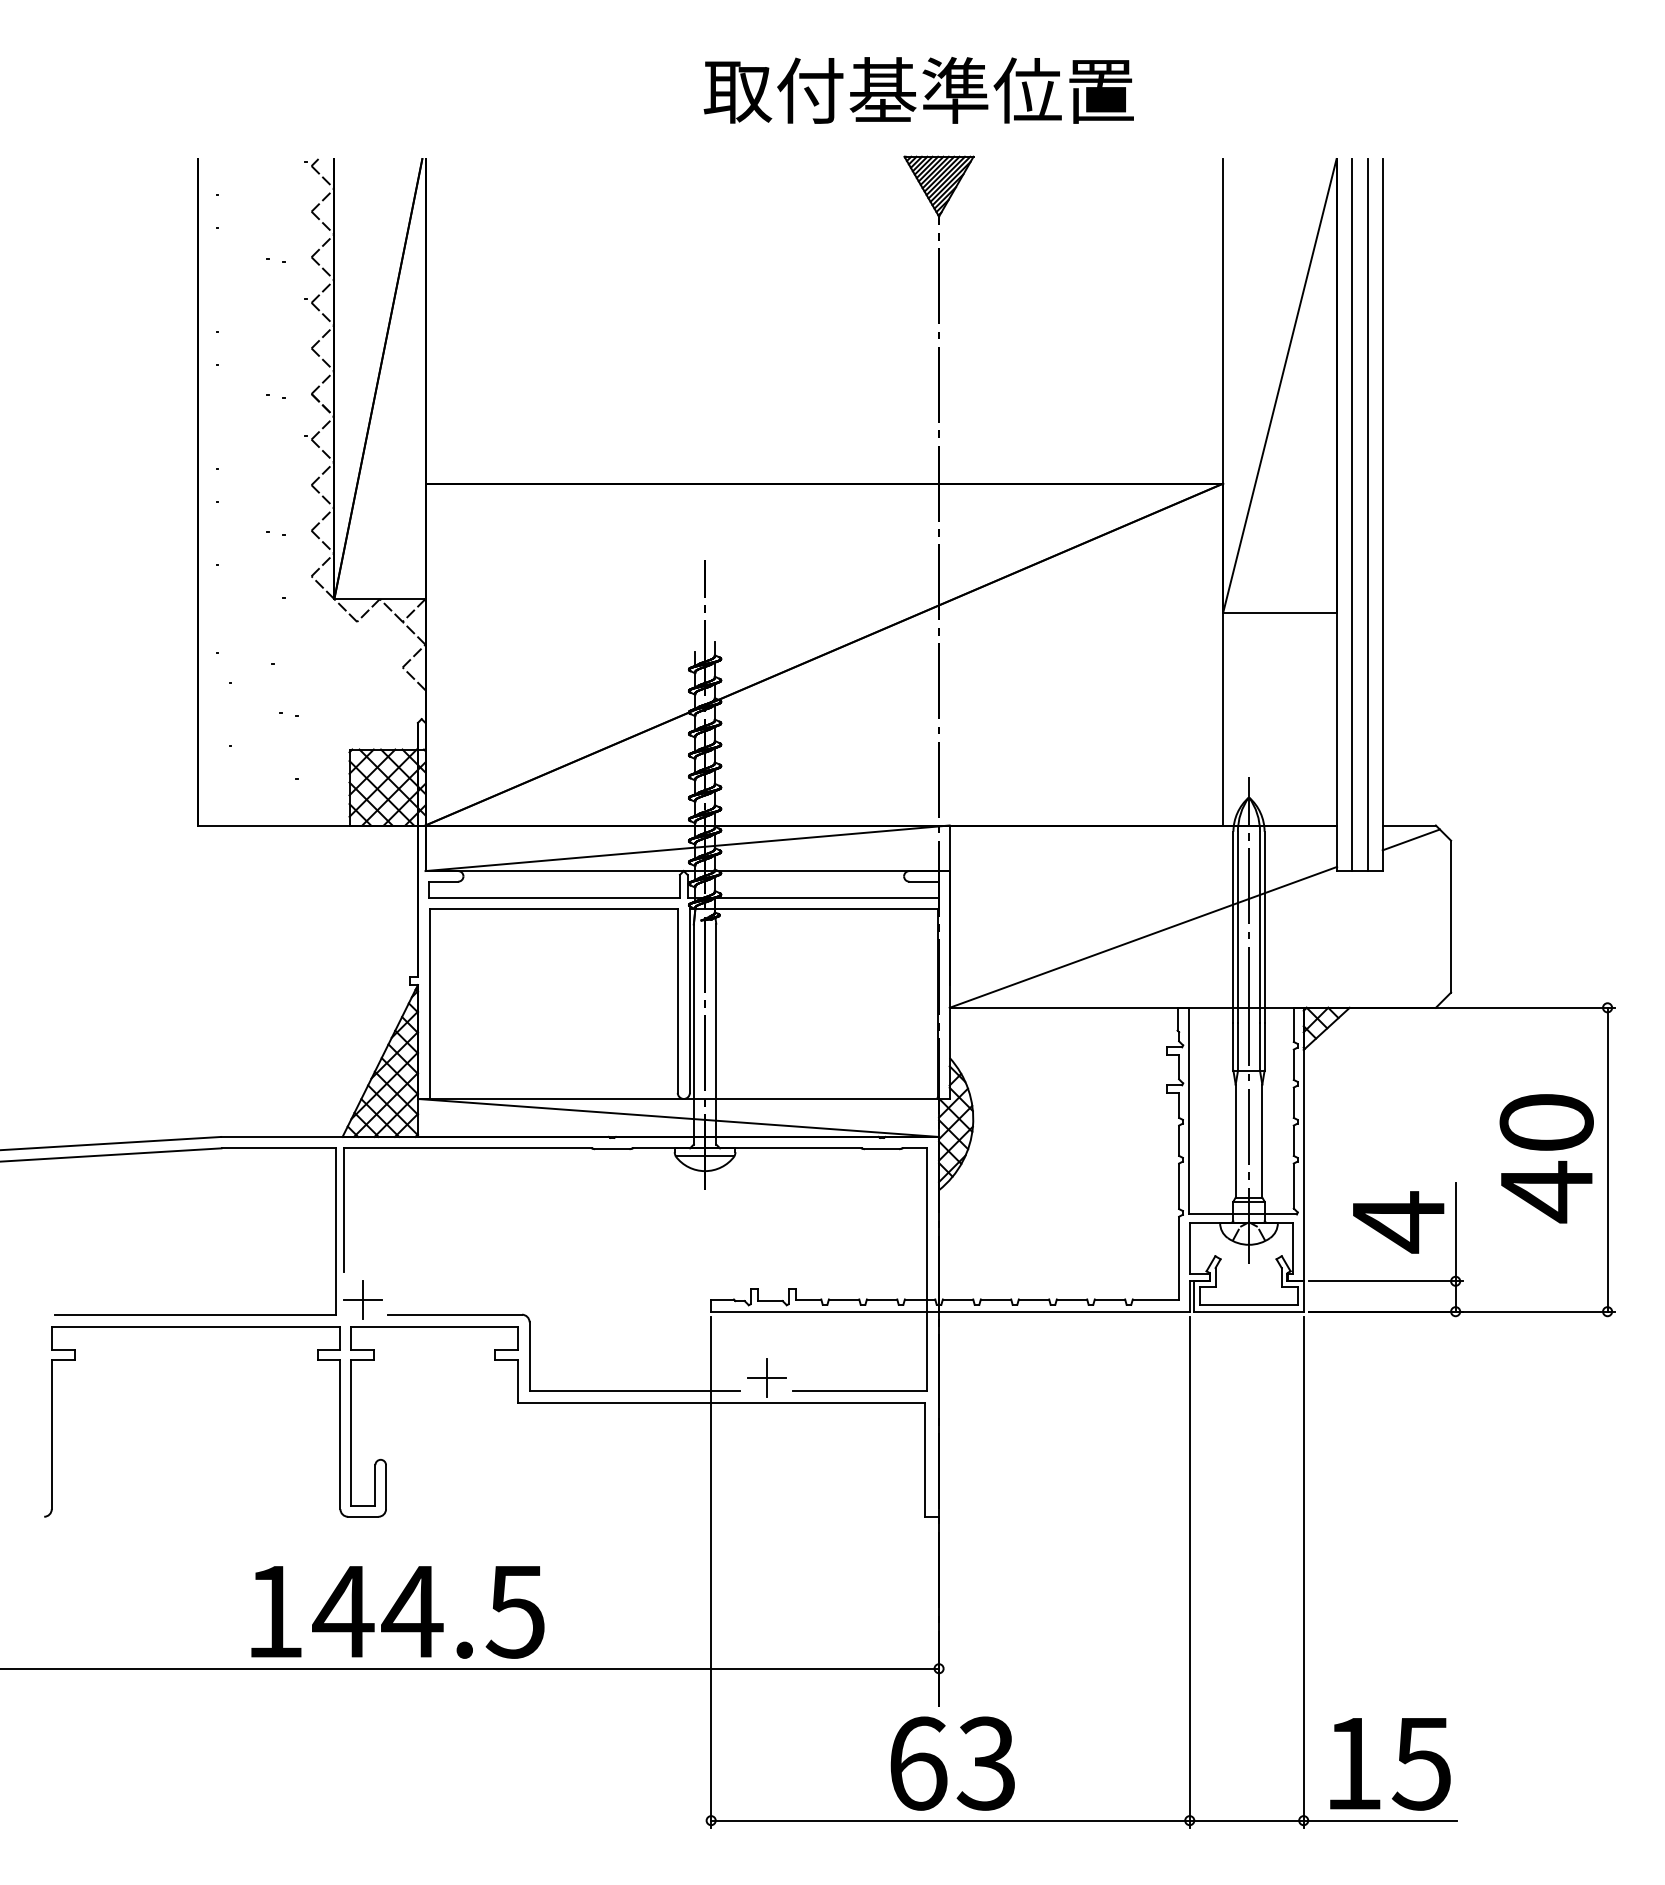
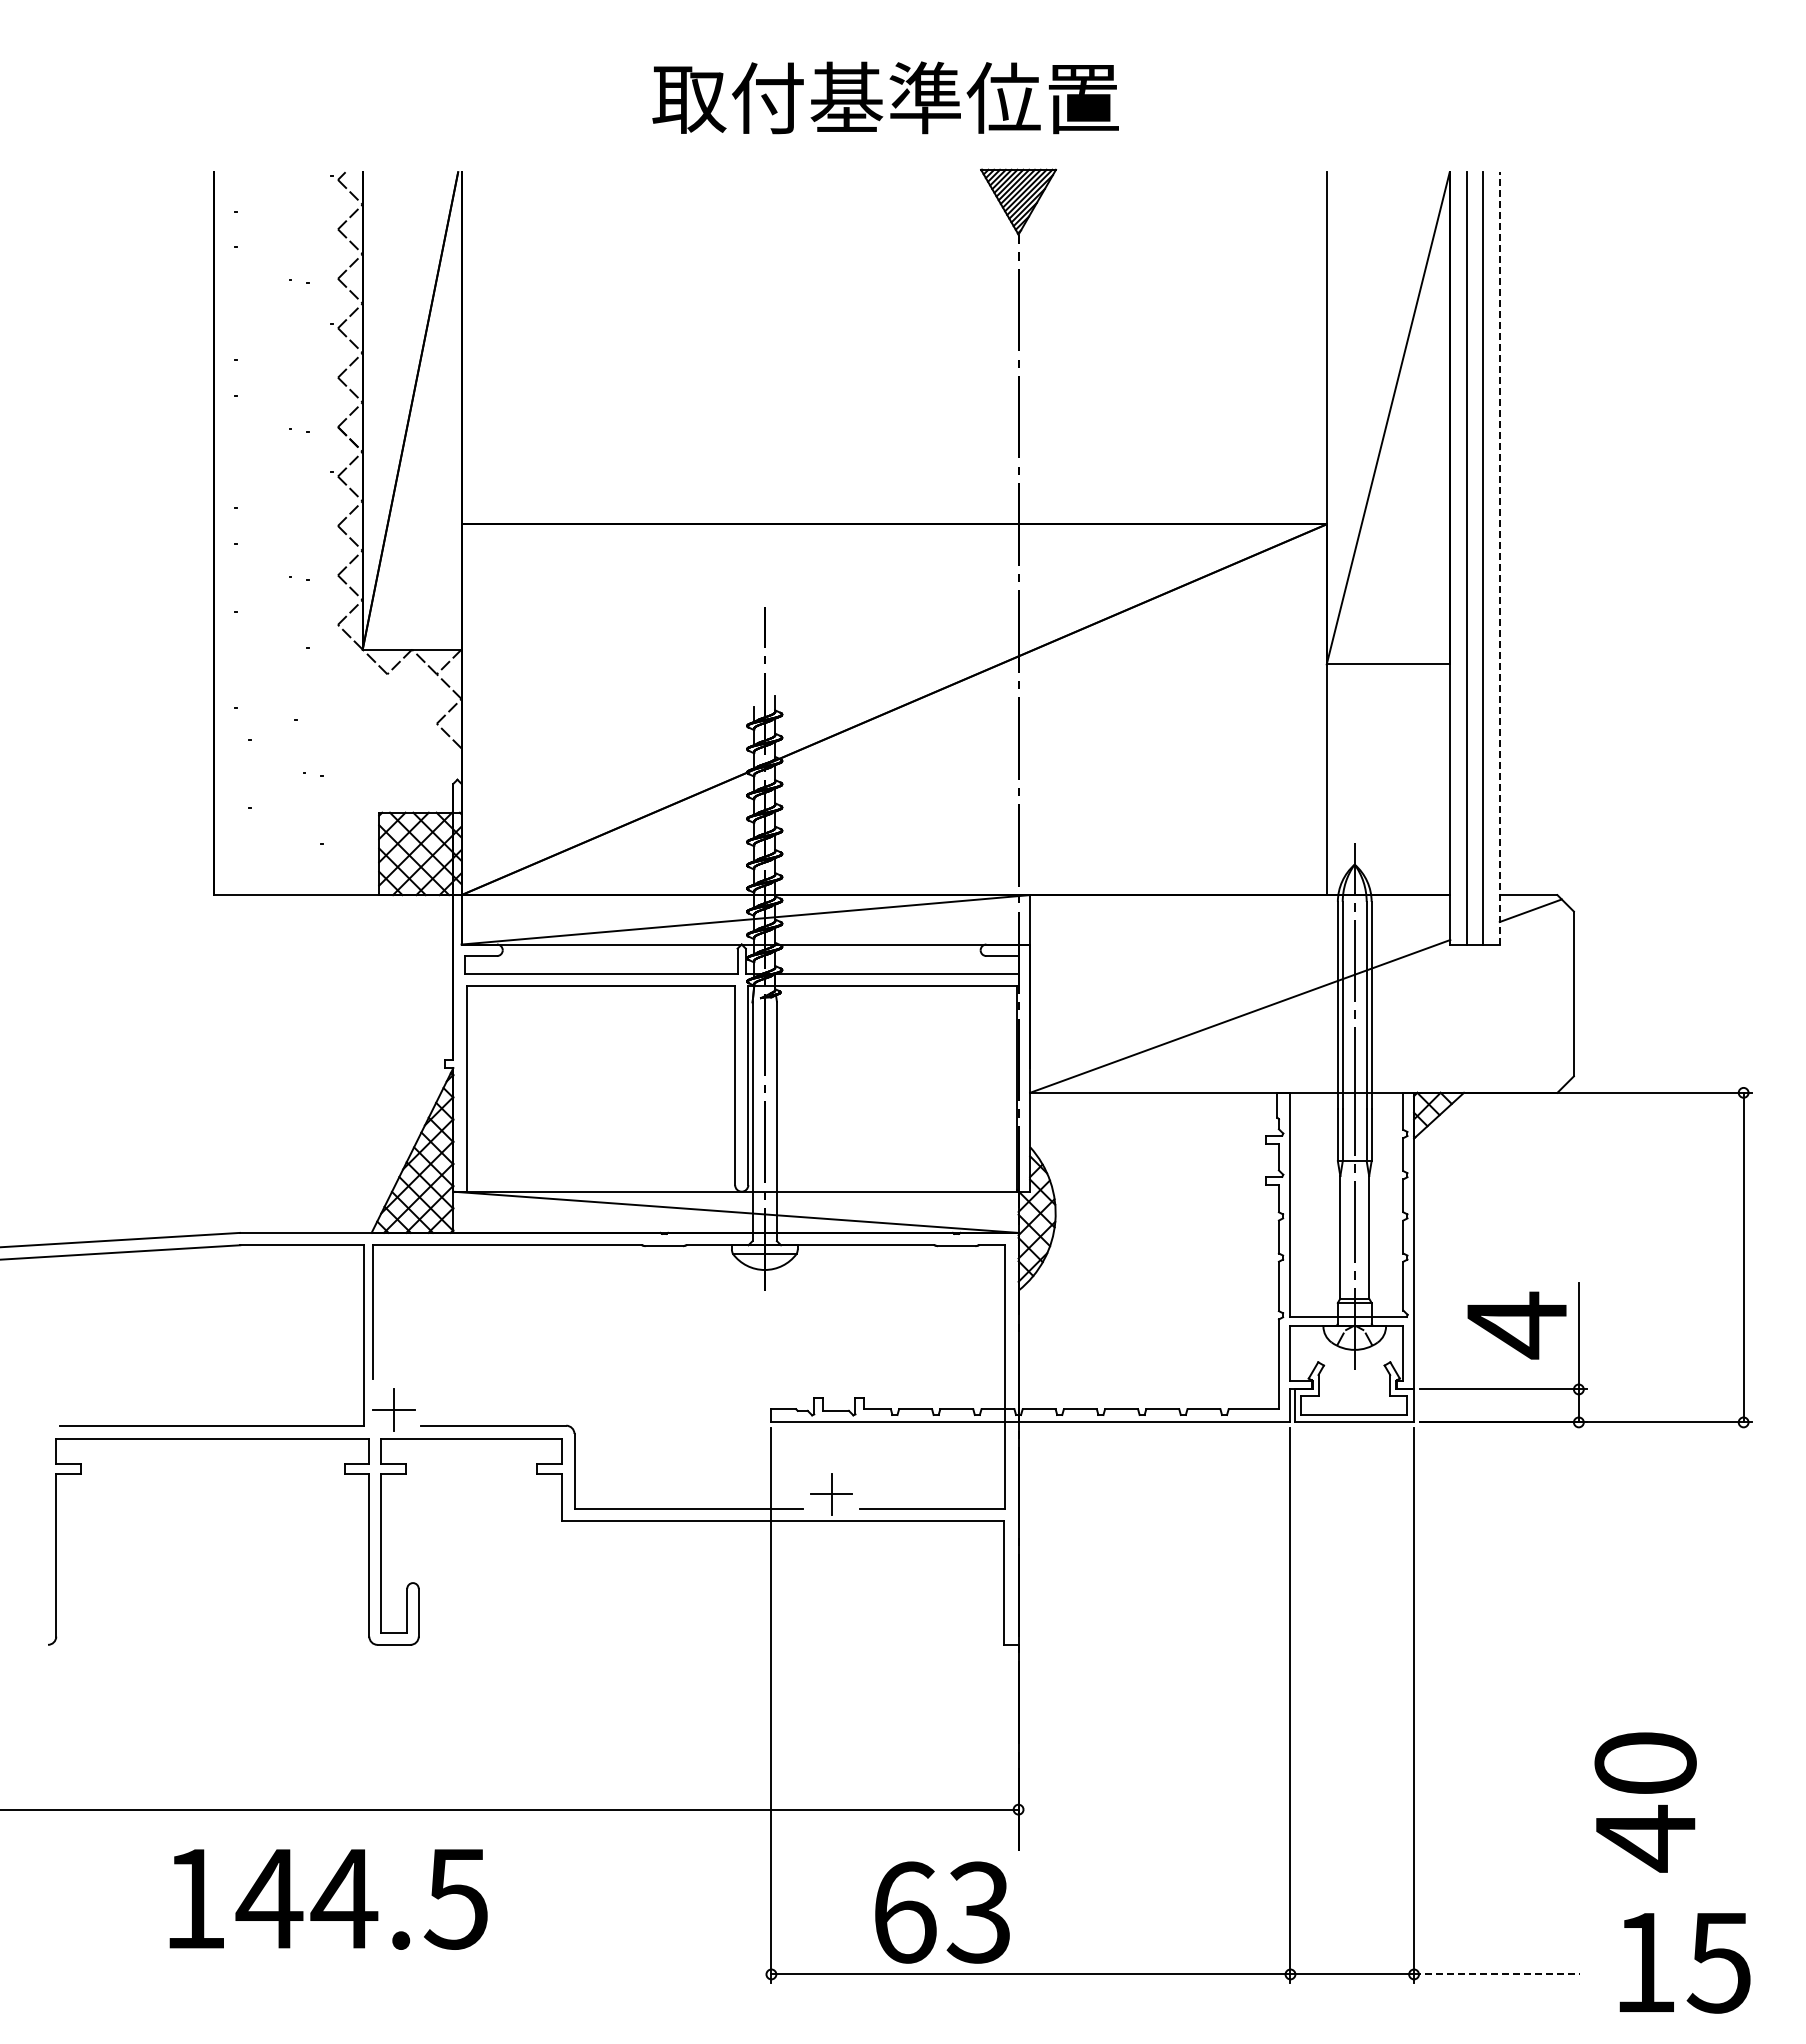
text: (918, 90) -> (885, 97), moved
line: (1382, 514) -> (1499, 557), solid -> dashed
text: (1546, 1158) -> (1645, 1802), moved
text: (397, 1612) -> (328, 1899), moved
text: (952, 1763) -> (942, 1912), moved
text: (1389, 1764) -> (1684, 1963), moved
line: (1379, 1820) -> (1496, 1974), solid -> dashed

